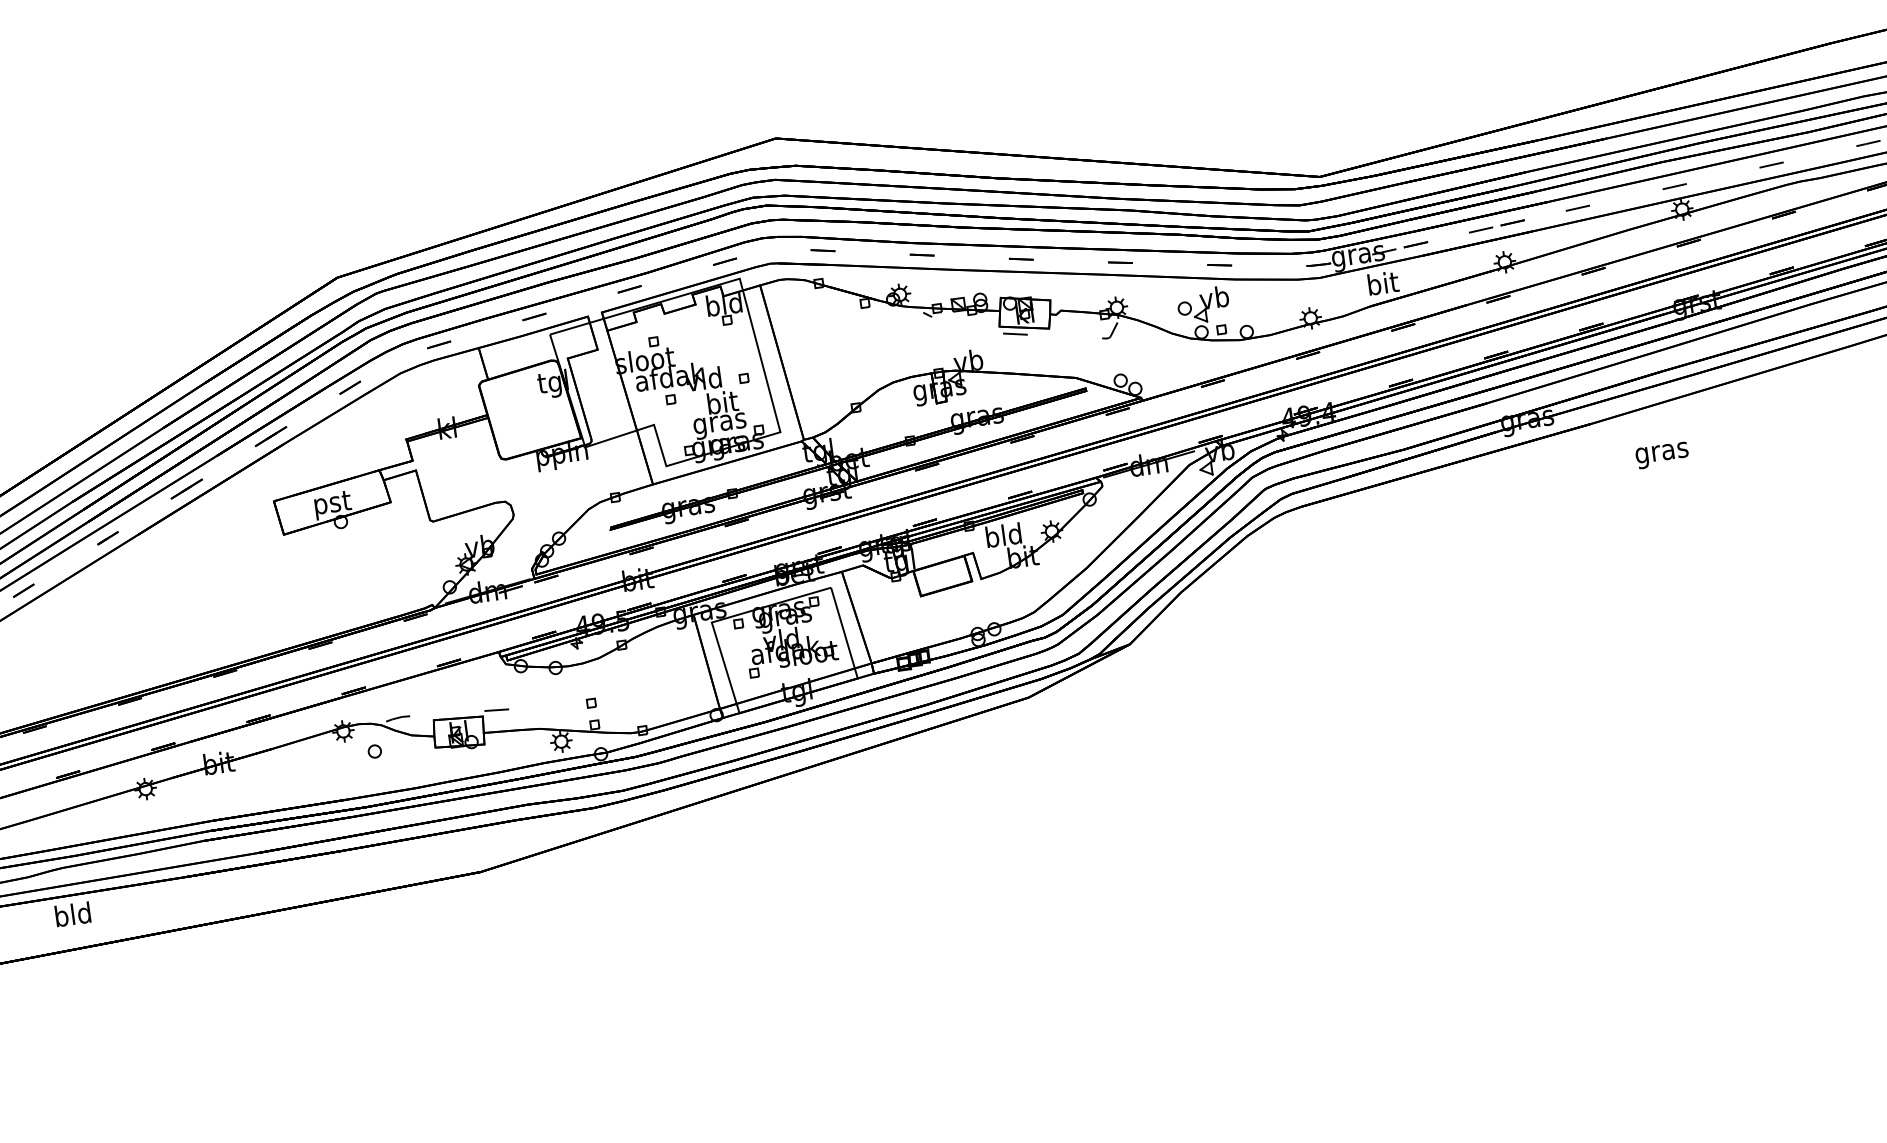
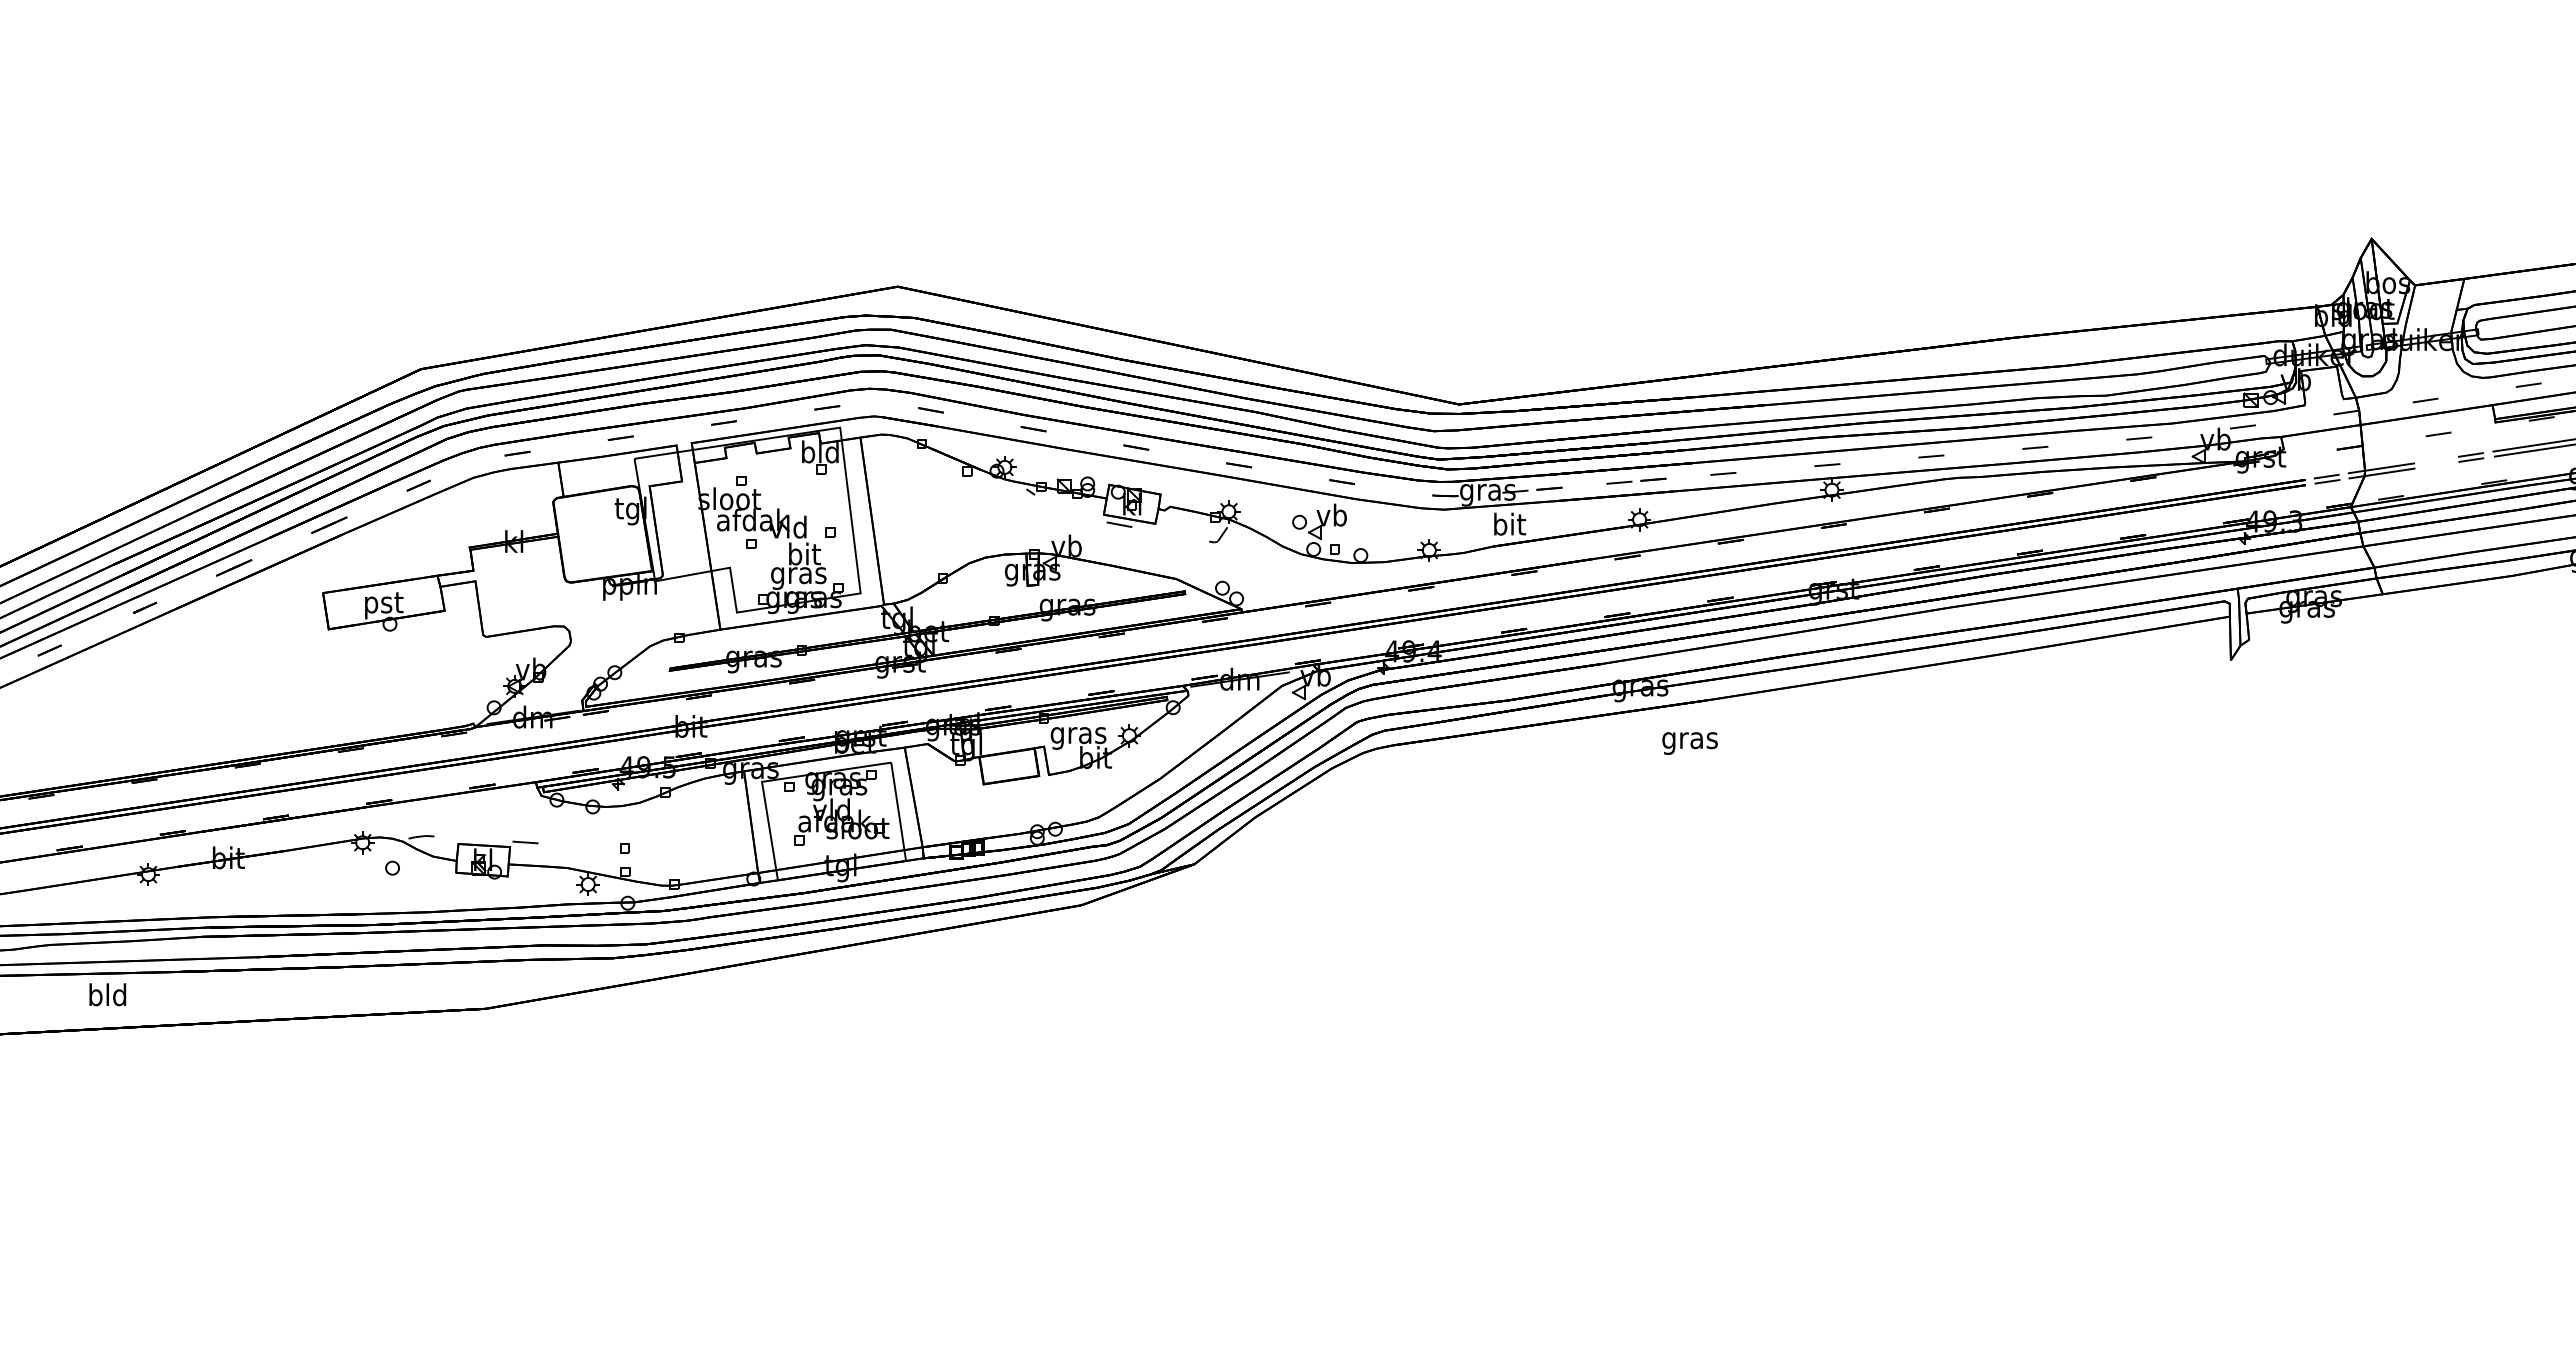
text: (1661, 455) -> (1689, 743), moved
text: (1004, 537) -> (1078, 735), bld -> gras
text: (72, 914) -> (107, 994), moved

